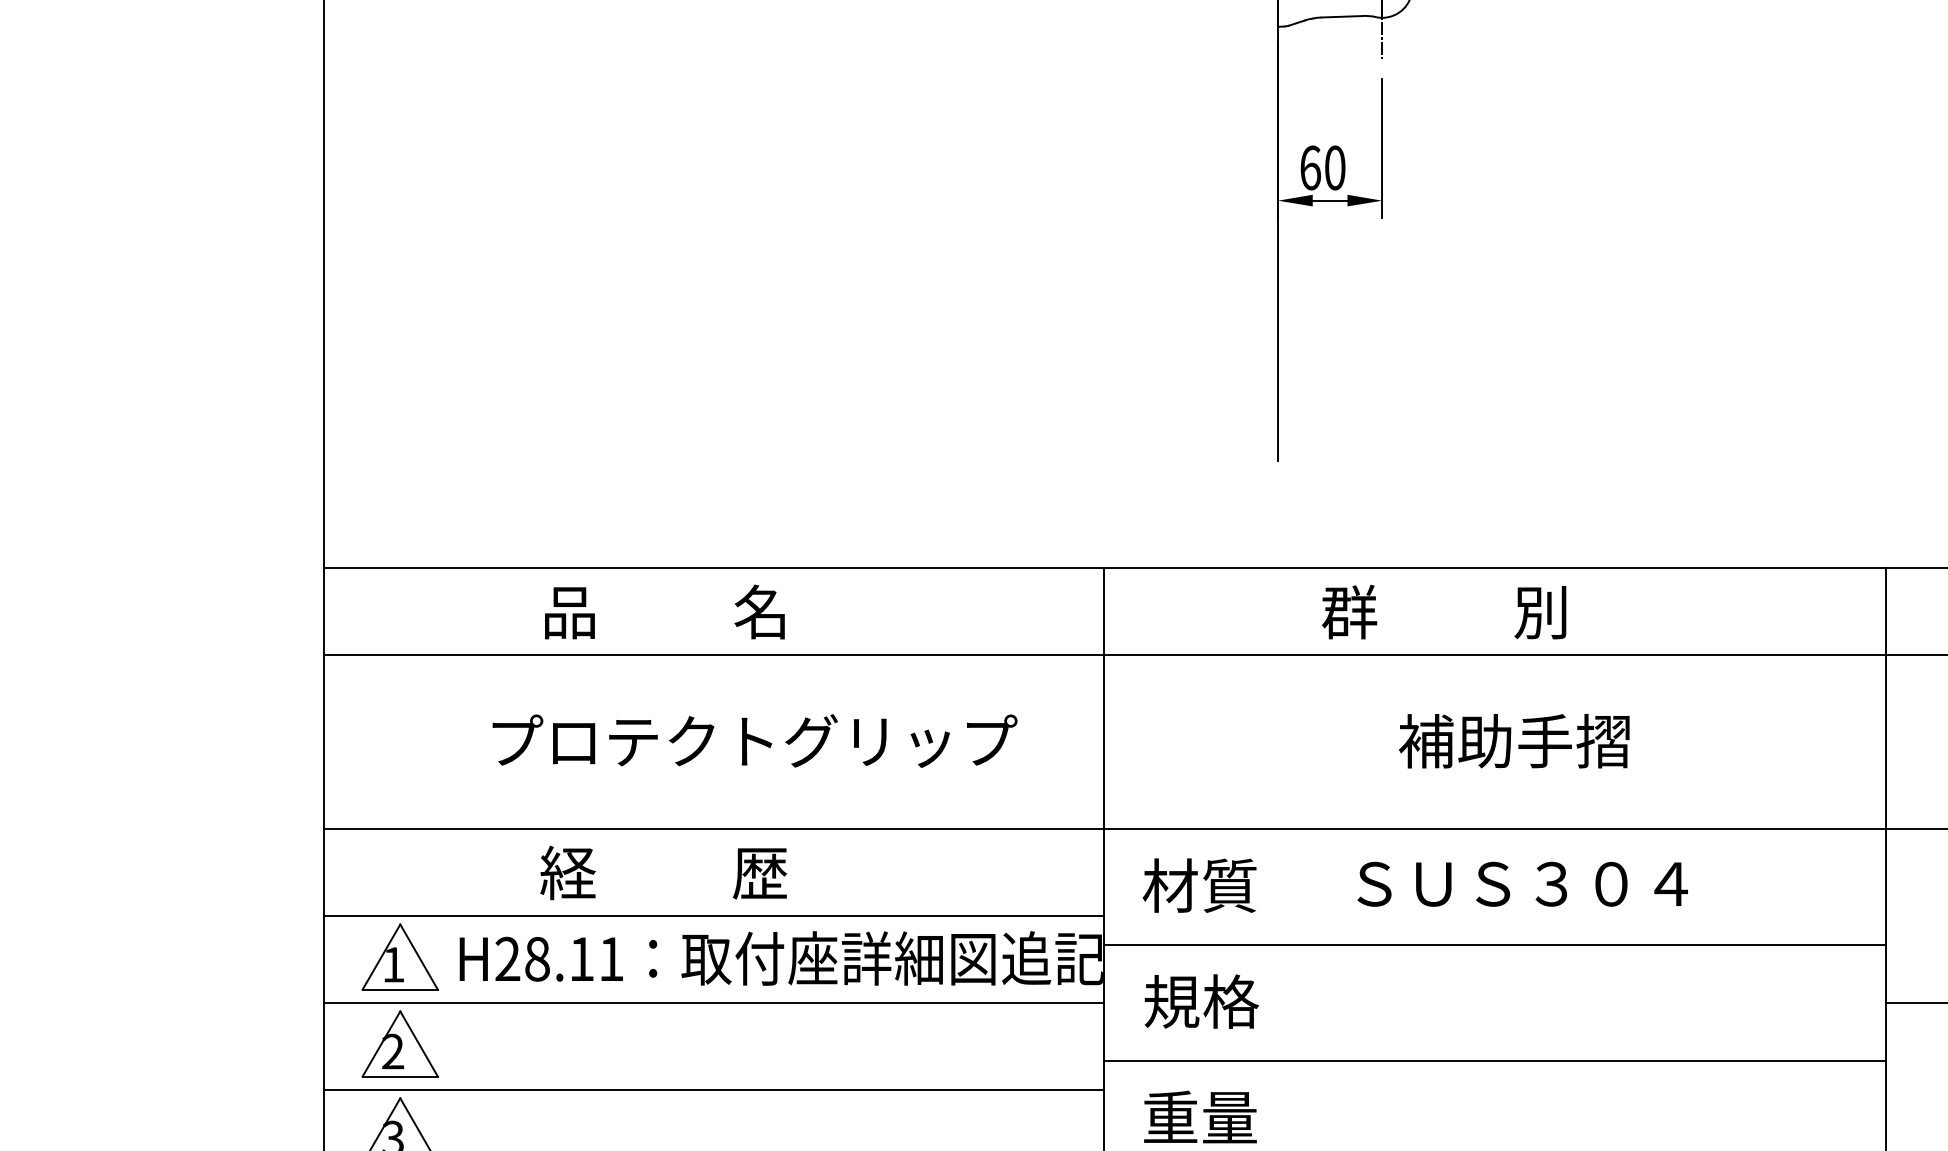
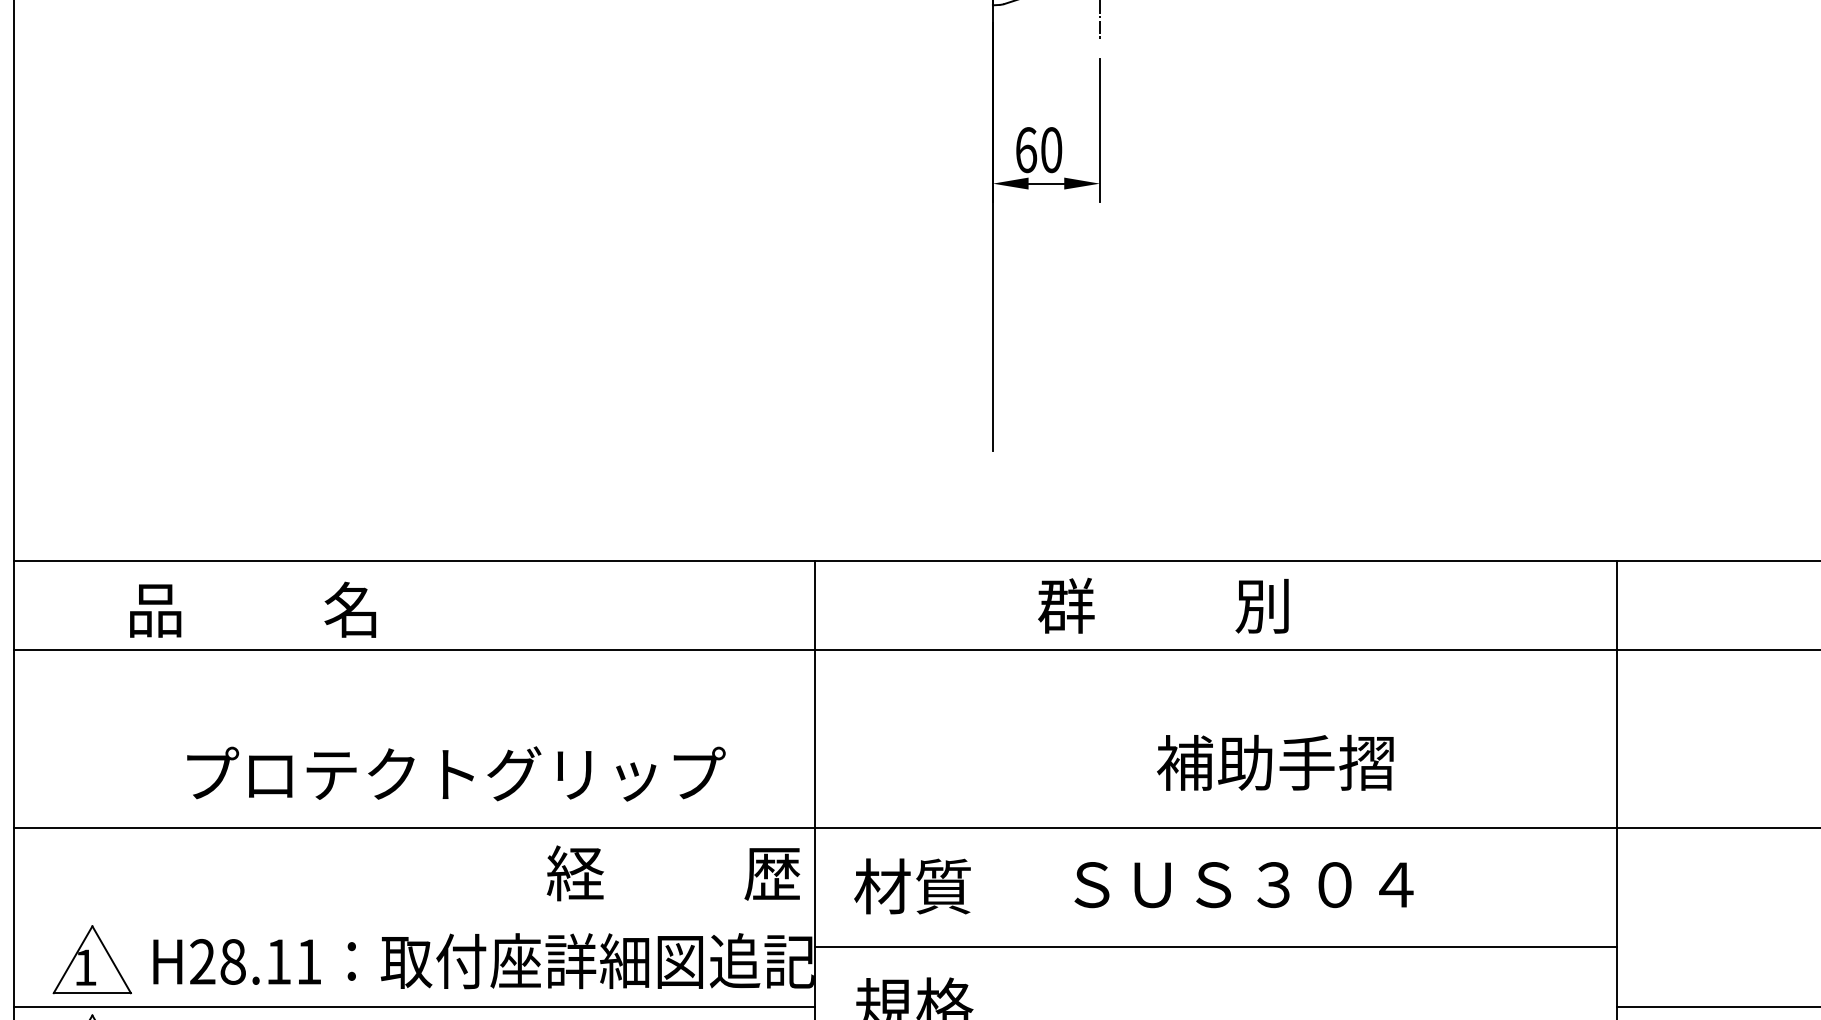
text: (664, 611) -> (252, 609), moved
text: (754, 740) -> (455, 773), moved
text: (1514, 741) -> (1275, 763), moved
text: (663, 872) -> (673, 872), moved
line: (714, 915) -> (414, 917), removed

